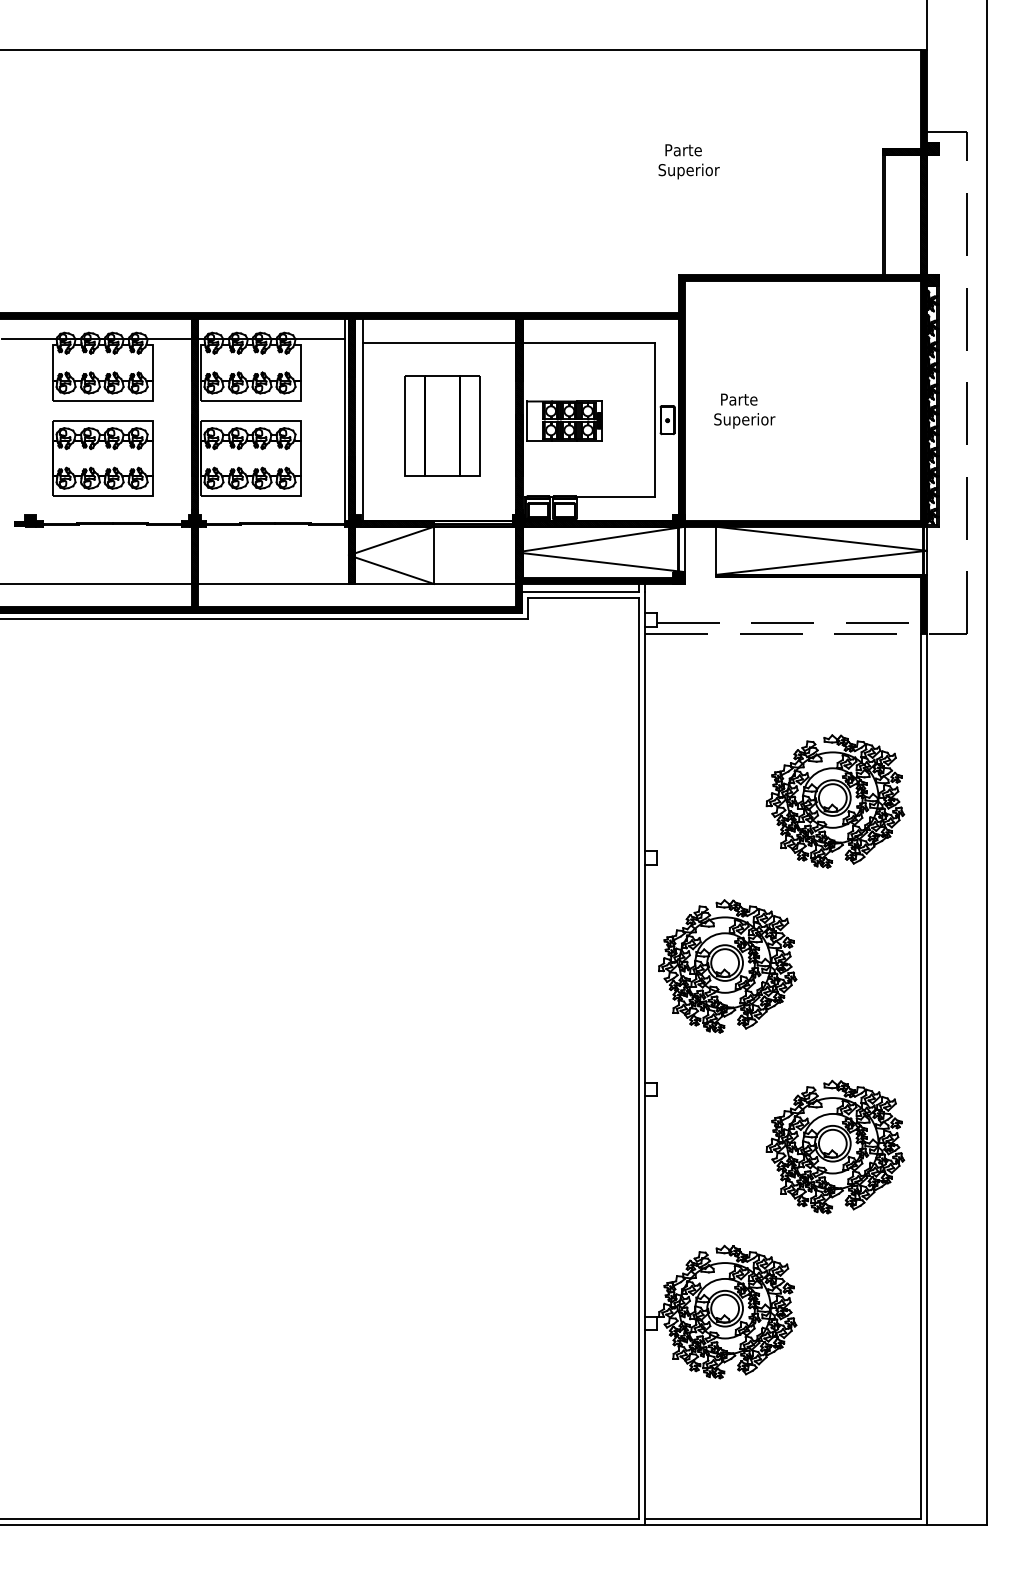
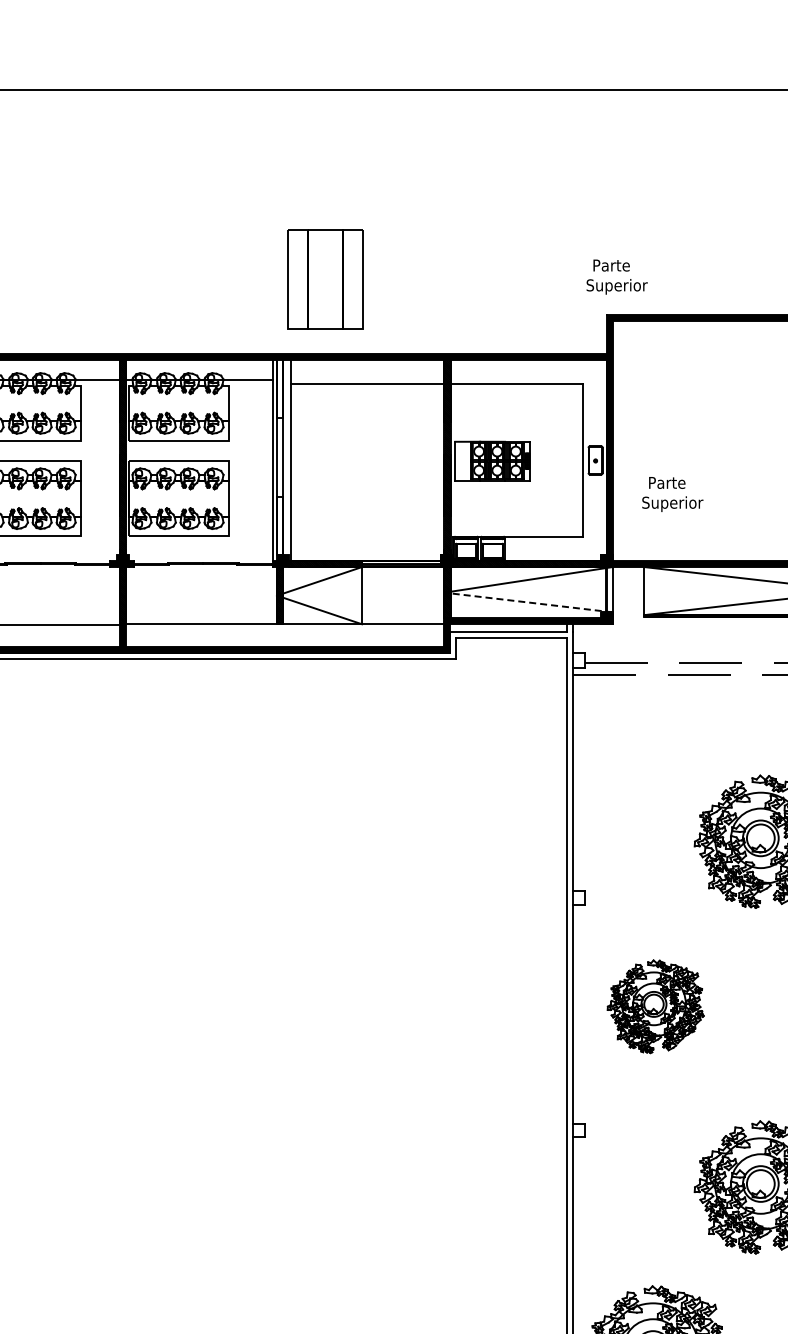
text: (688, 161) -> (616, 276), moved
text: (744, 410) -> (672, 493), moved
hatch: (352, 416) -> (280, 456), removed
part: (442, 425) -> (325, 278), moved
line: (600, 562) -> (528, 602), solid -> dashed
part: (727, 966) -> (655, 1006), size x0.7

